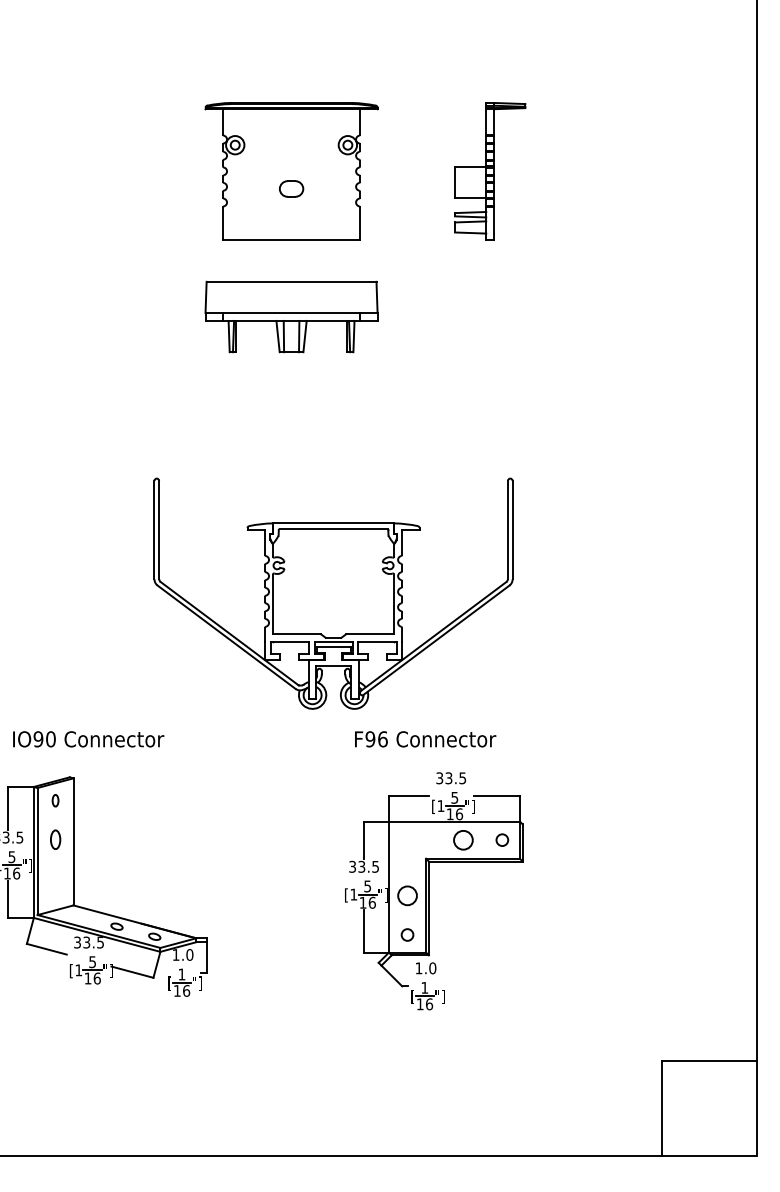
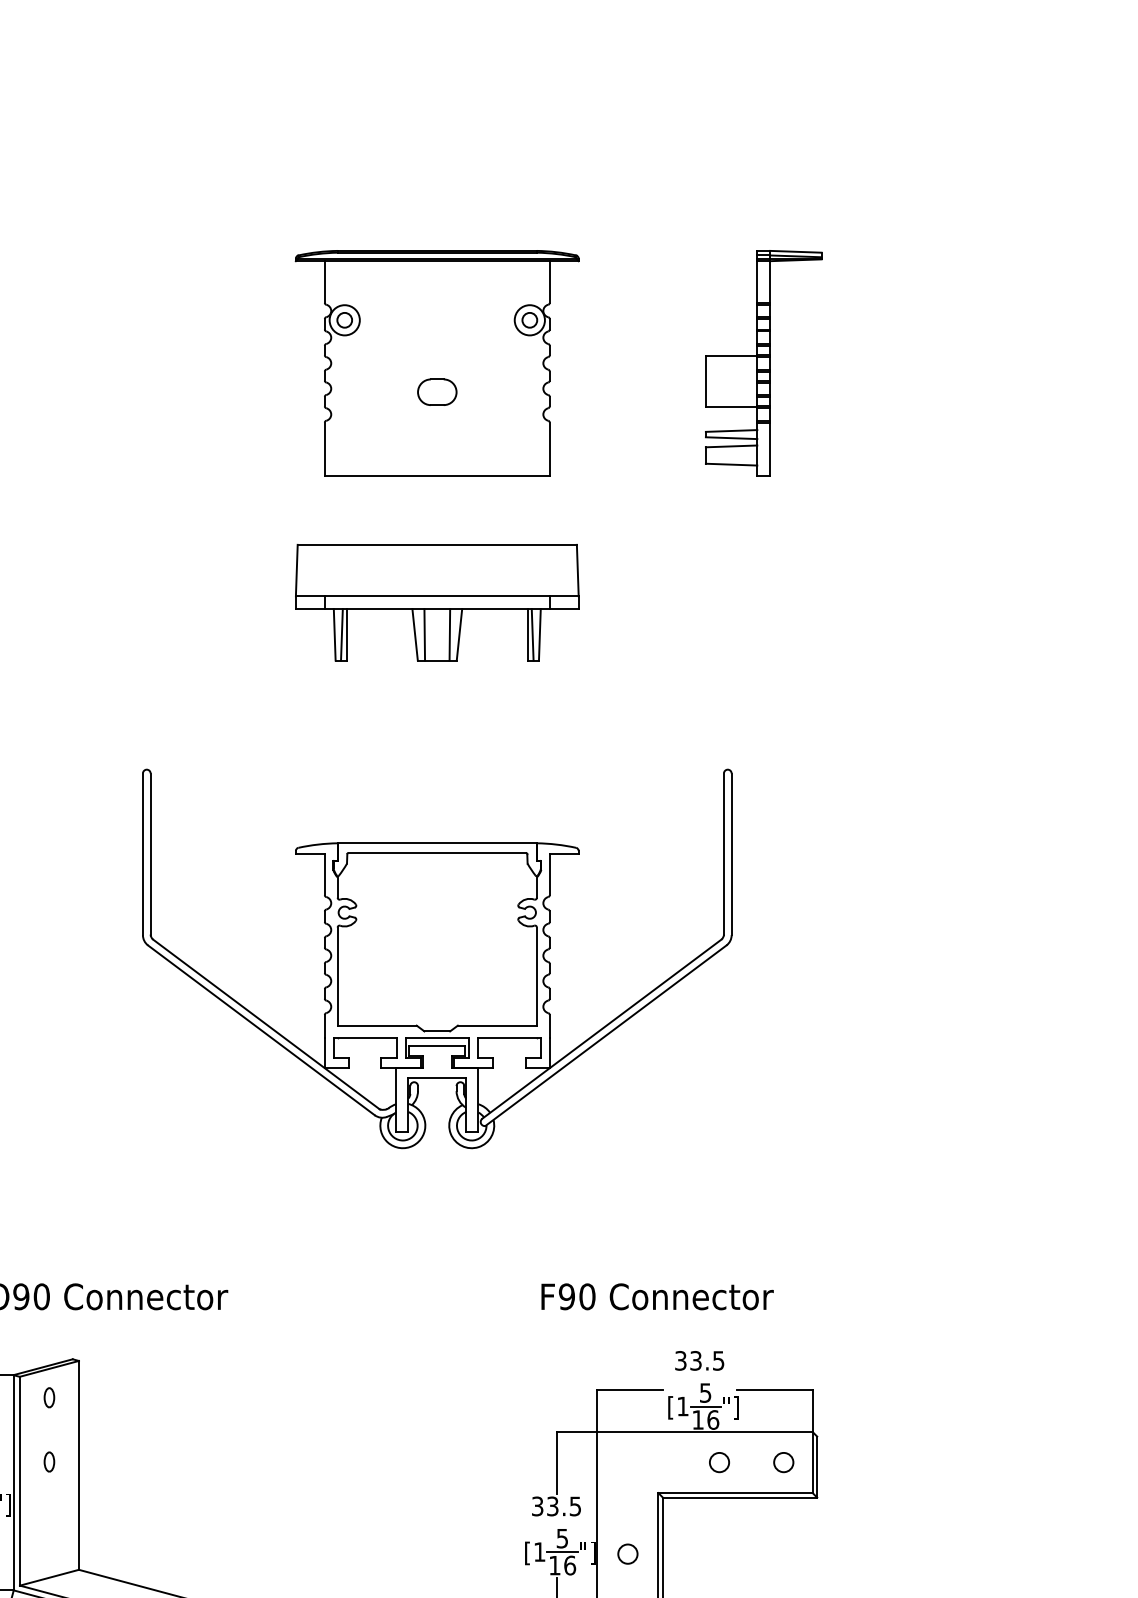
part: (333, 593) -> (437, 958), moved
text: (382, 739) -> (586, 1297), F96 -> F90
part: (55, 839) -> (49, 1461), size x0.62
circle: (462, 839) -> (718, 1461), size x0.62
circle: (407, 895) -> (627, 1553), size x0.62

